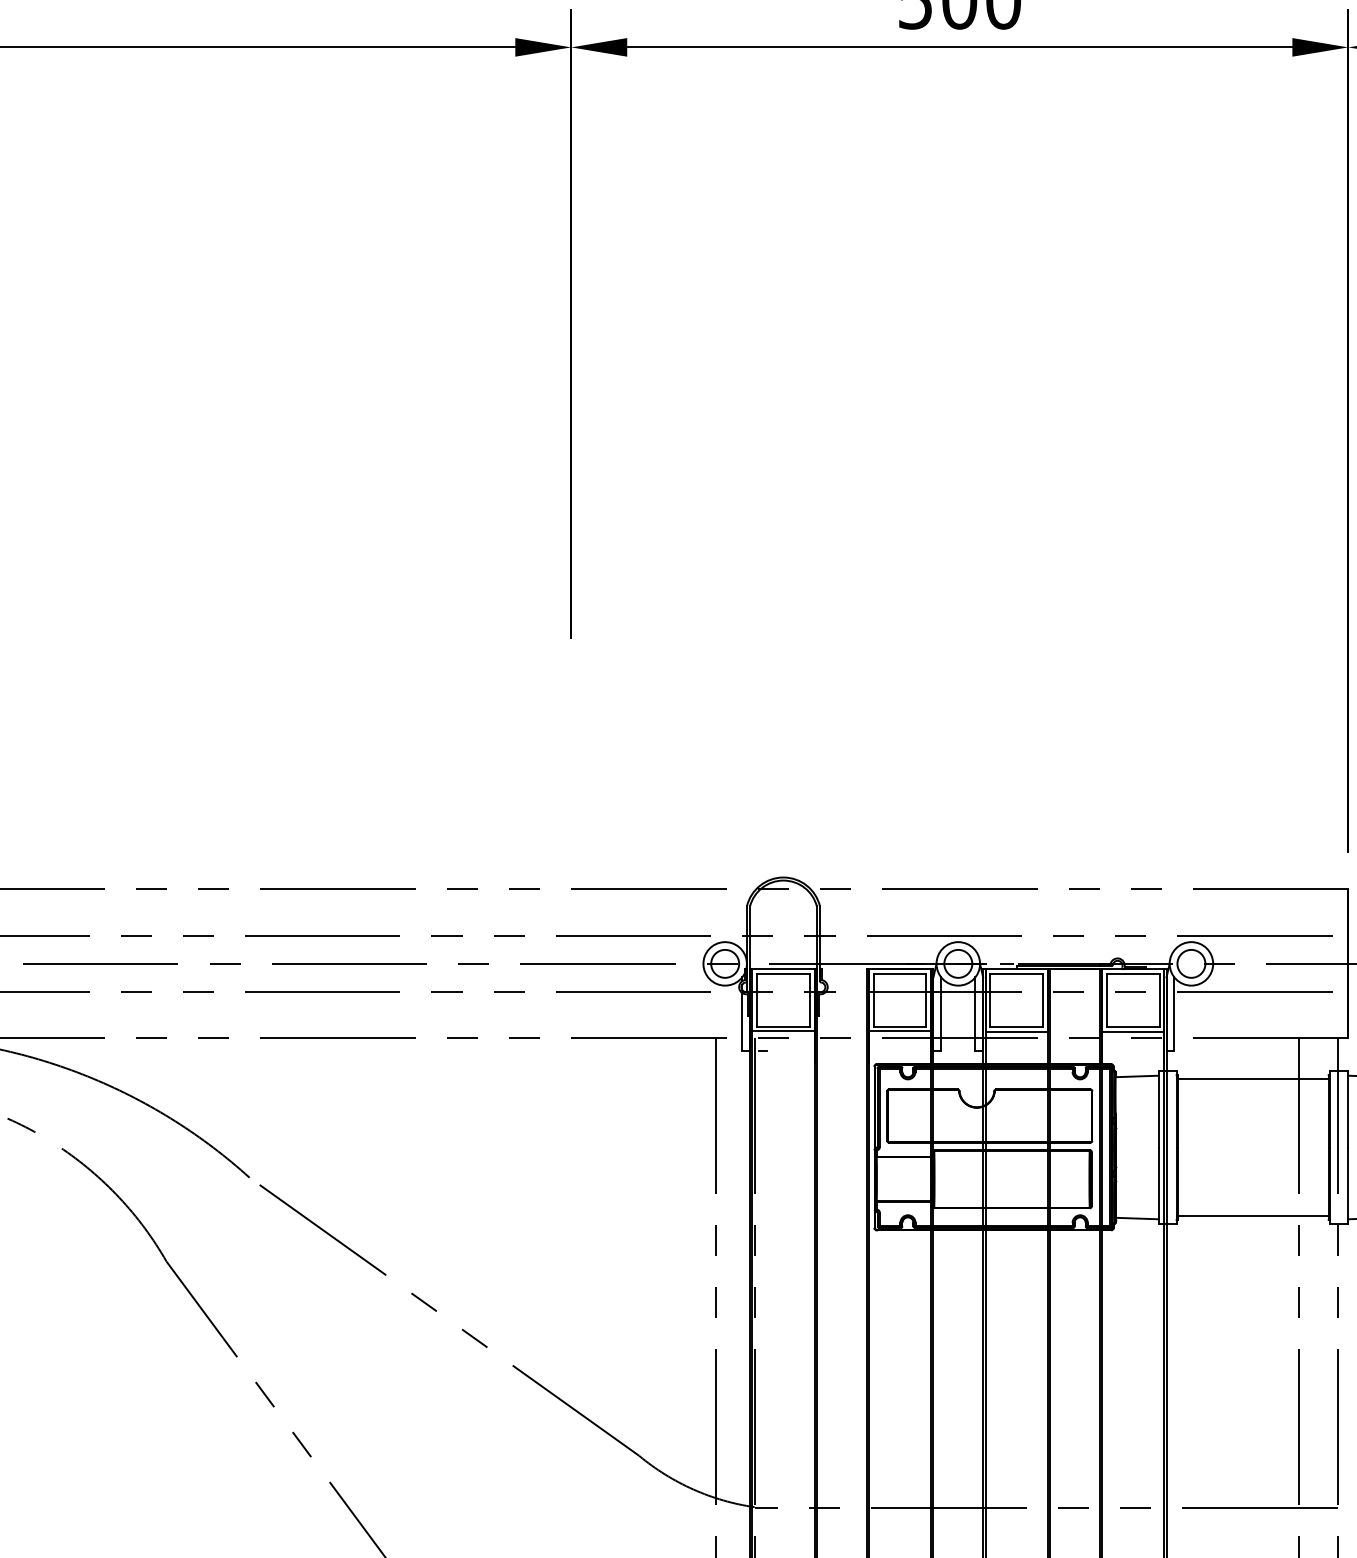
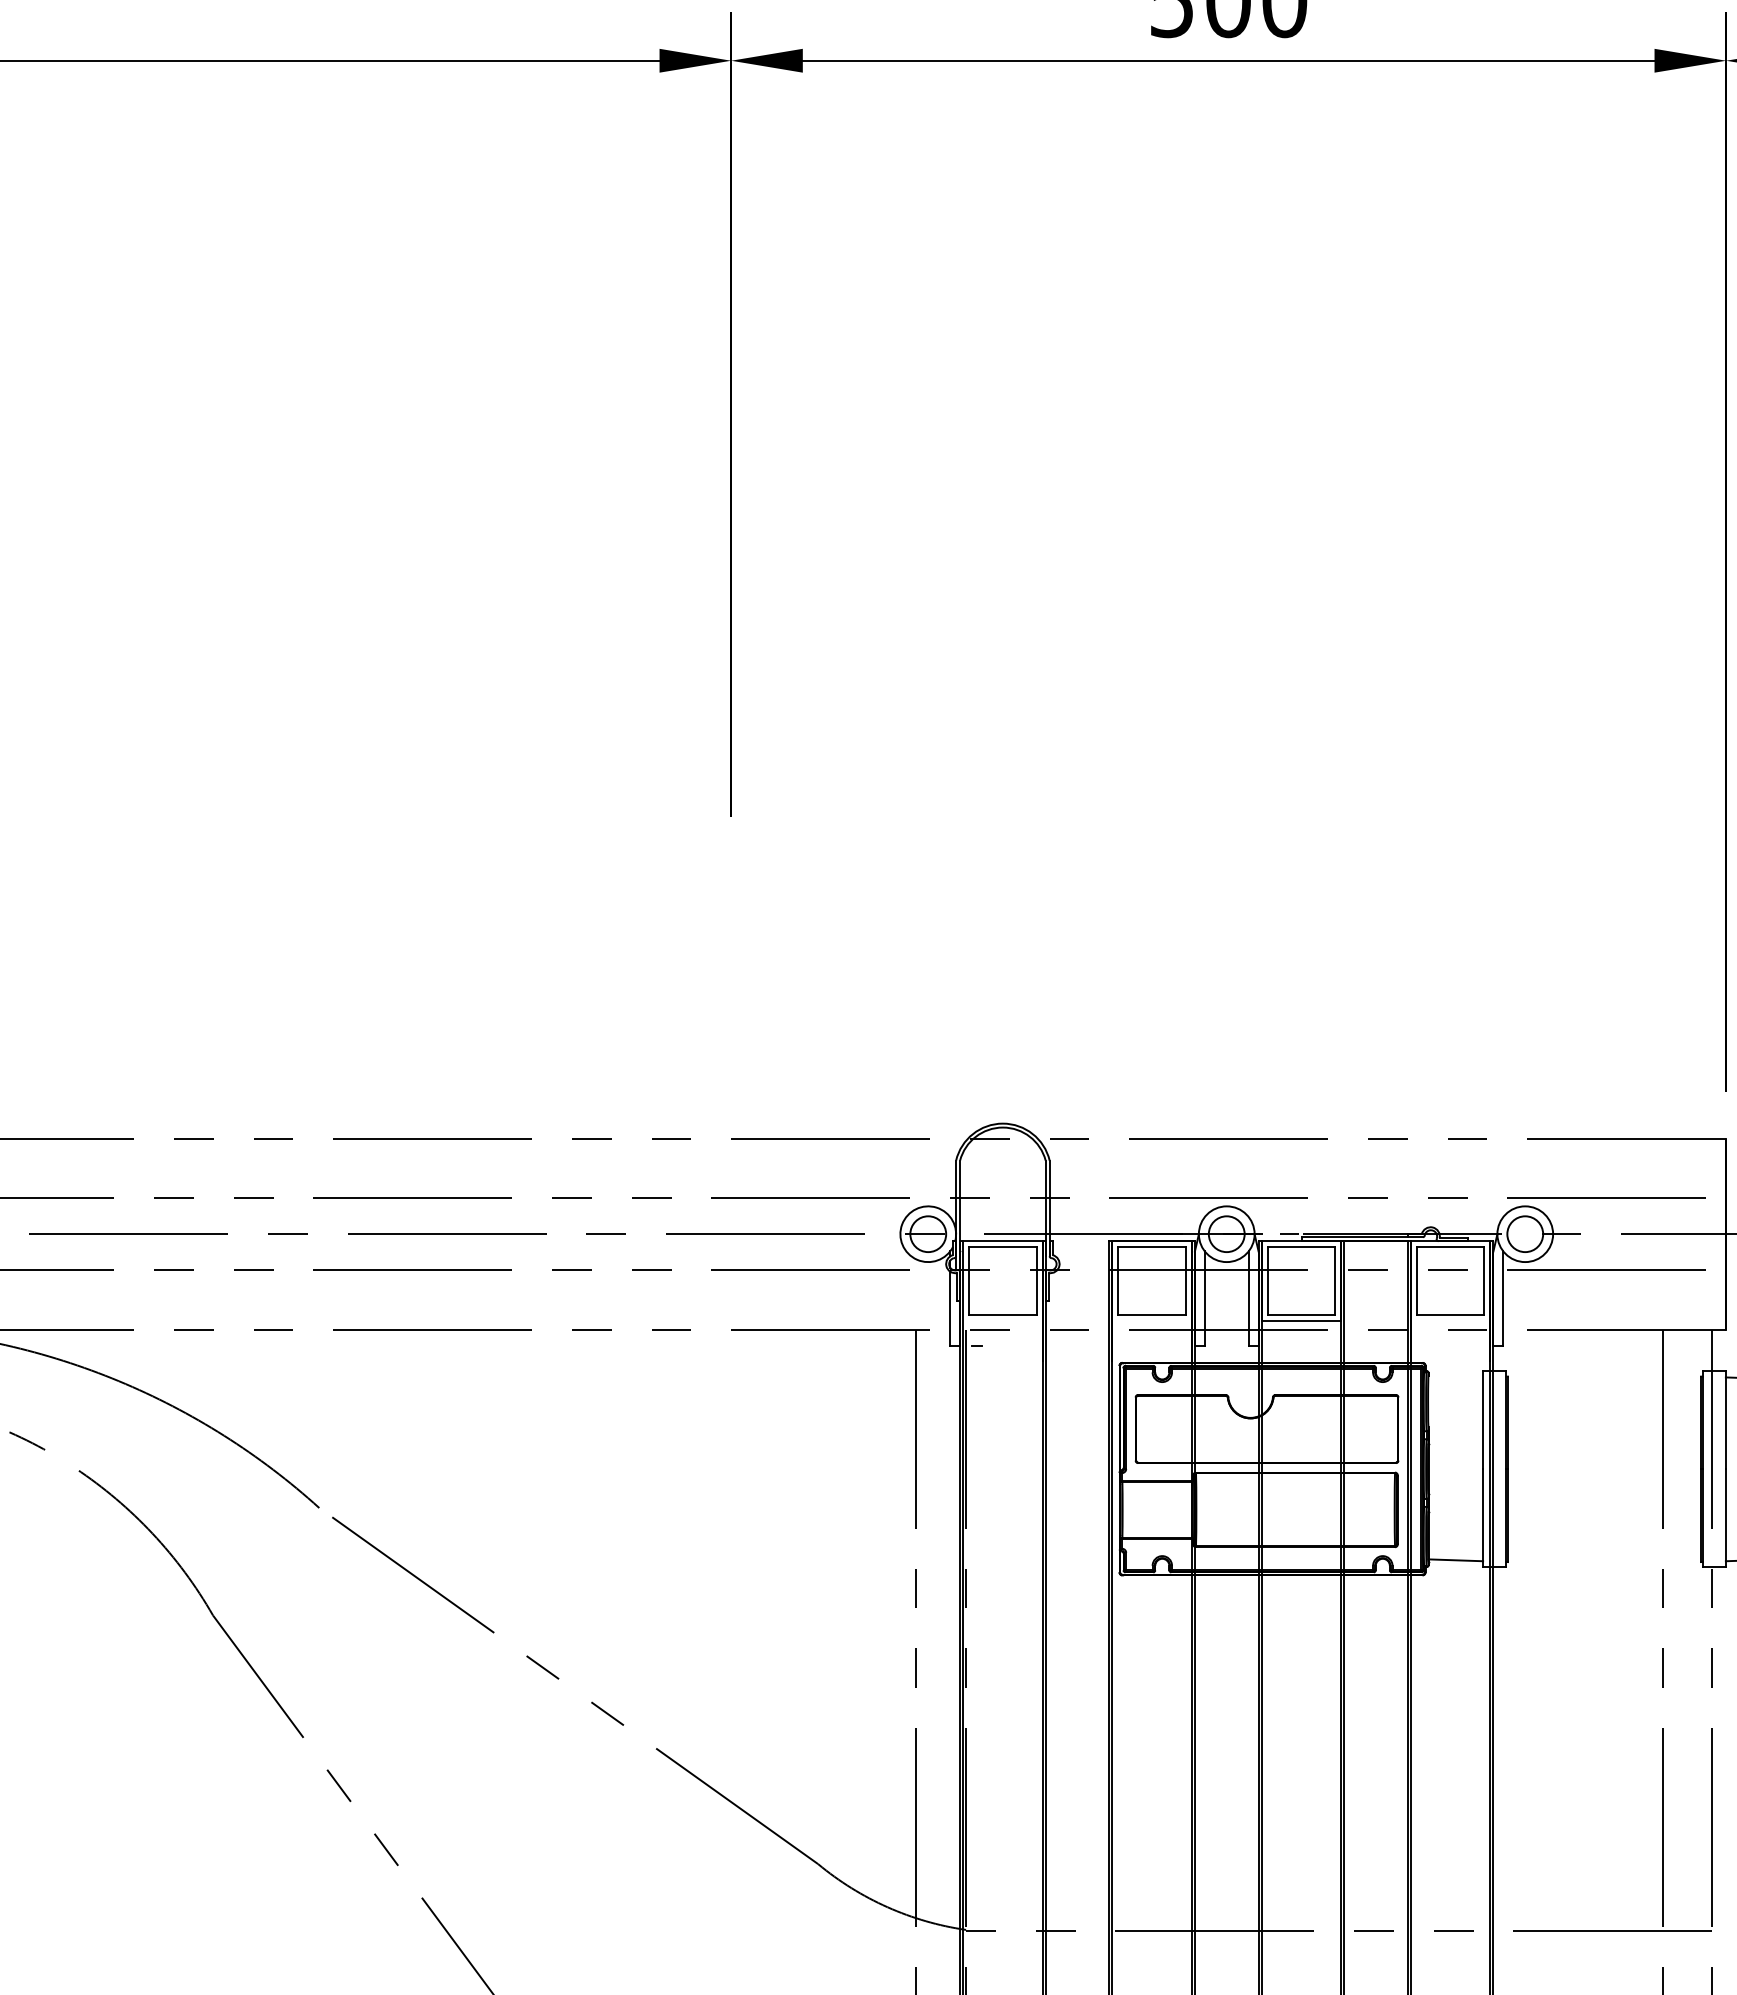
line: (783, 1031) -> (1002, 1320), removed
line: (899, 1031) -> (1151, 1320), removed
line: (1133, 1032) -> (1450, 1321), removed
line: (1136, 1076) -> (1455, 1378), removed
line: (1252, 1078) -> (1603, 1381), removed
line: (1252, 1216) -> (1603, 1557), removed

